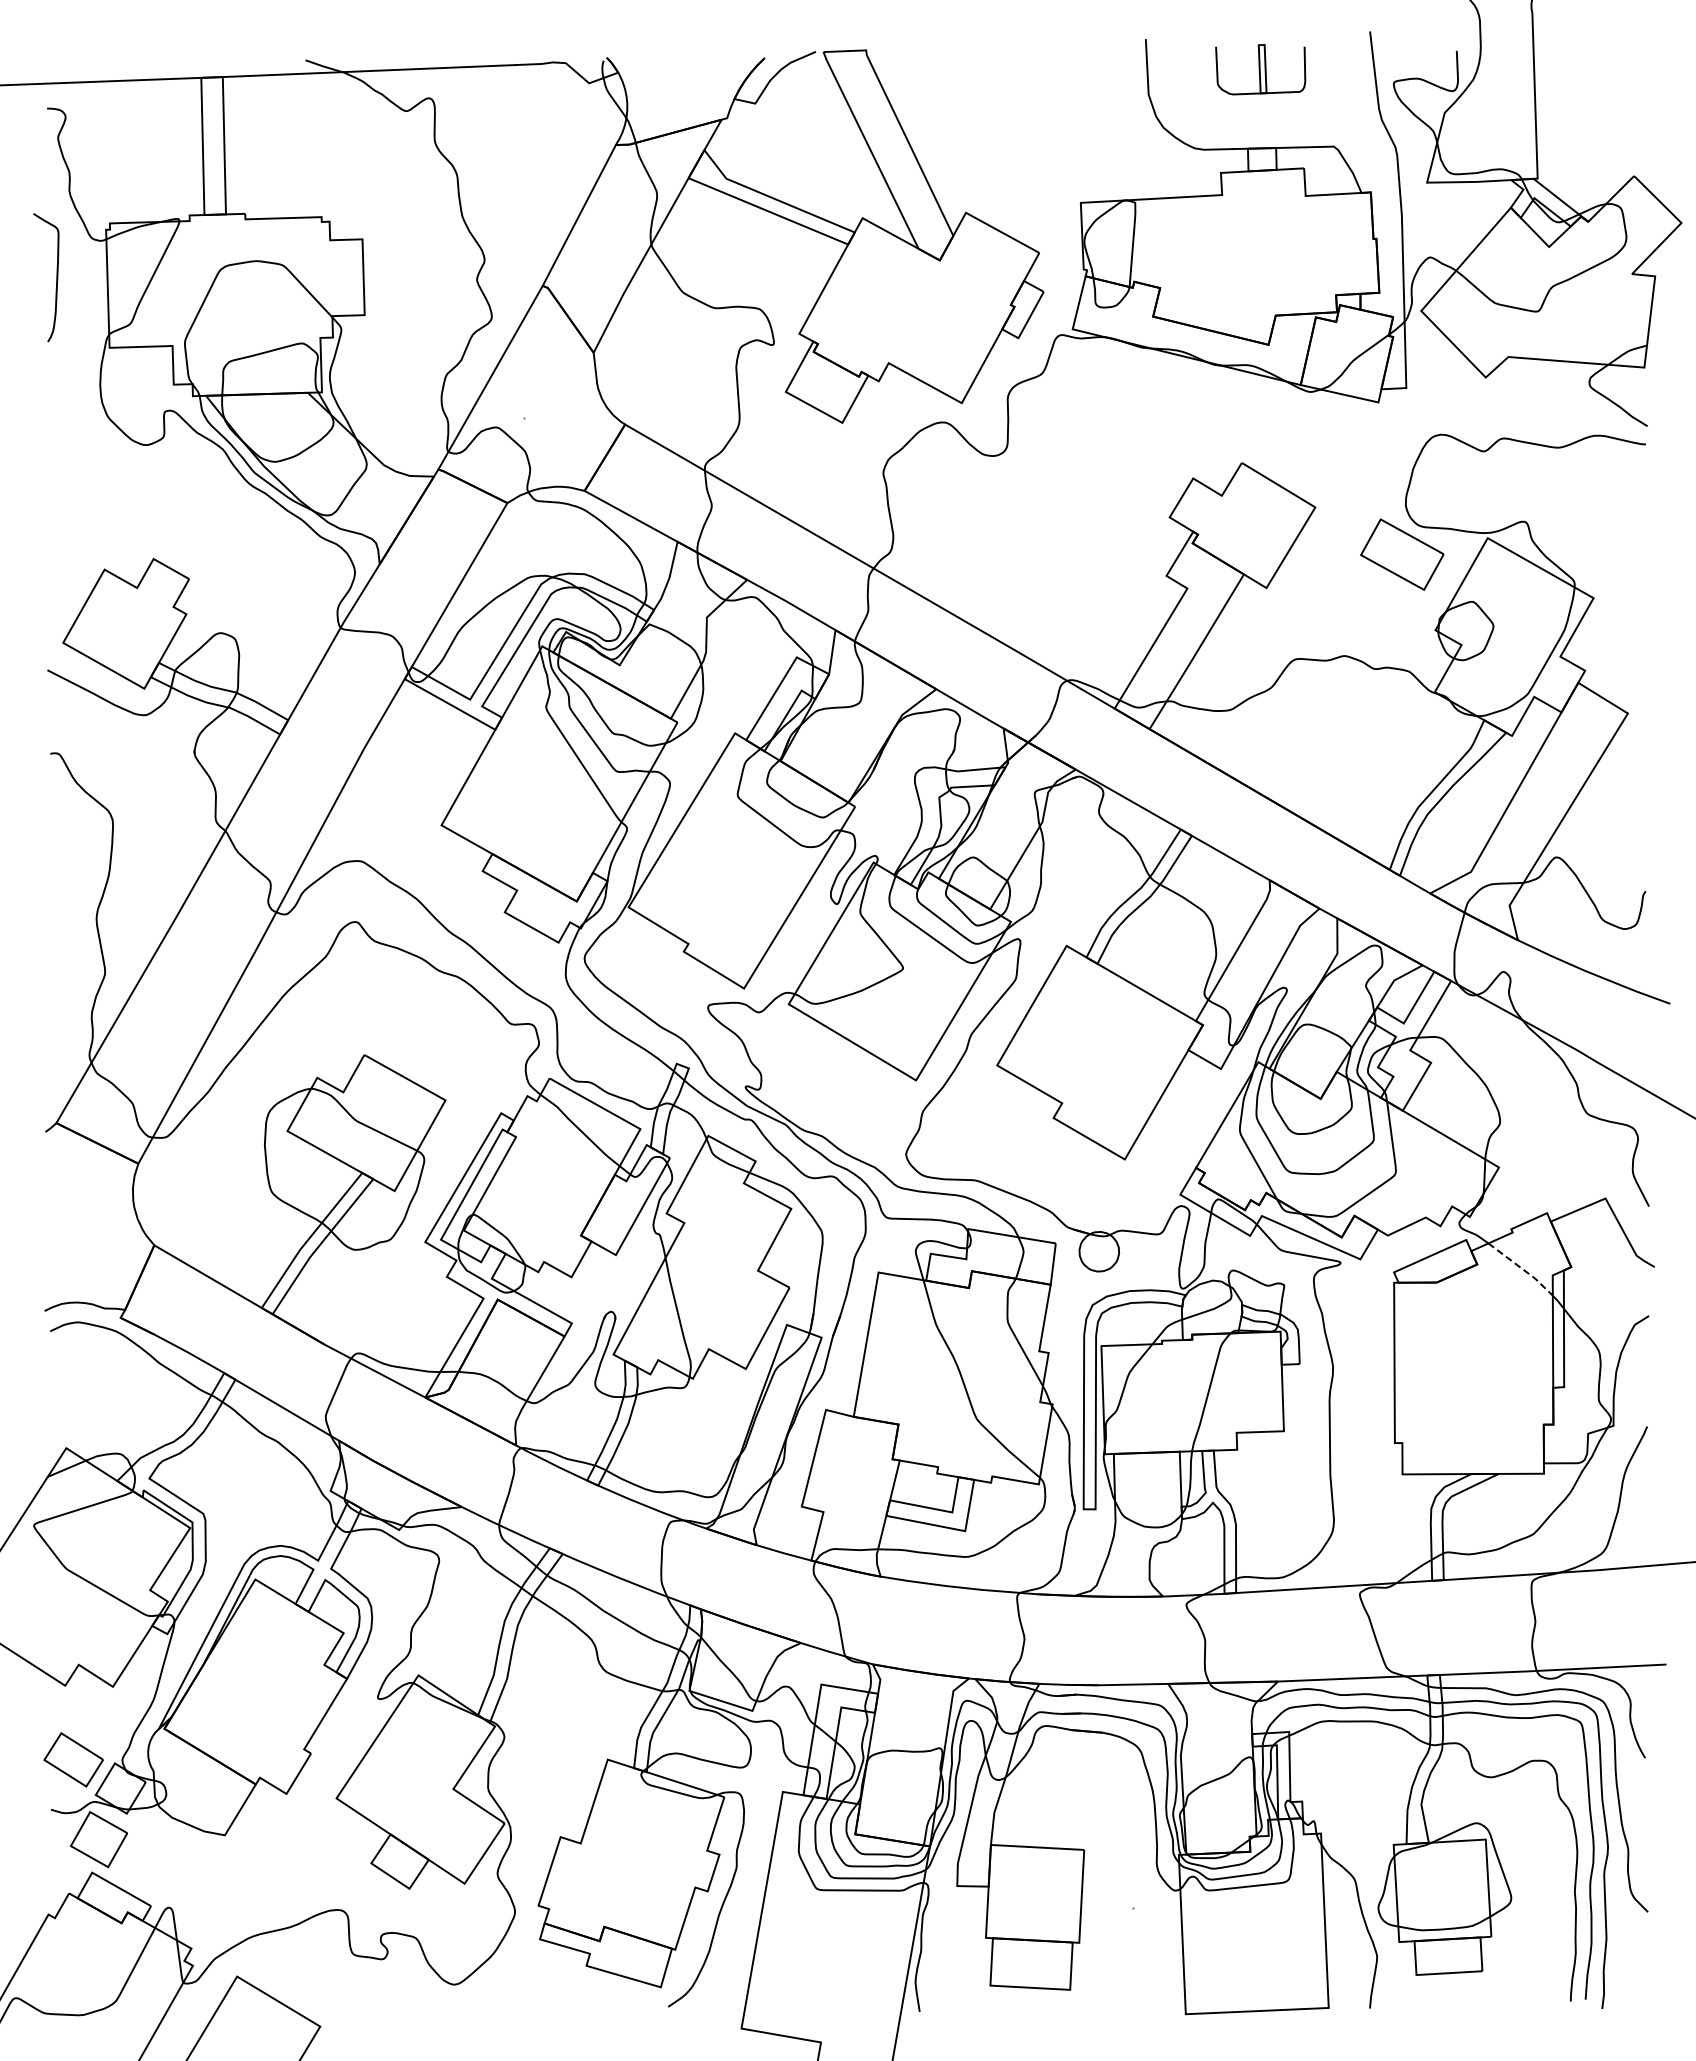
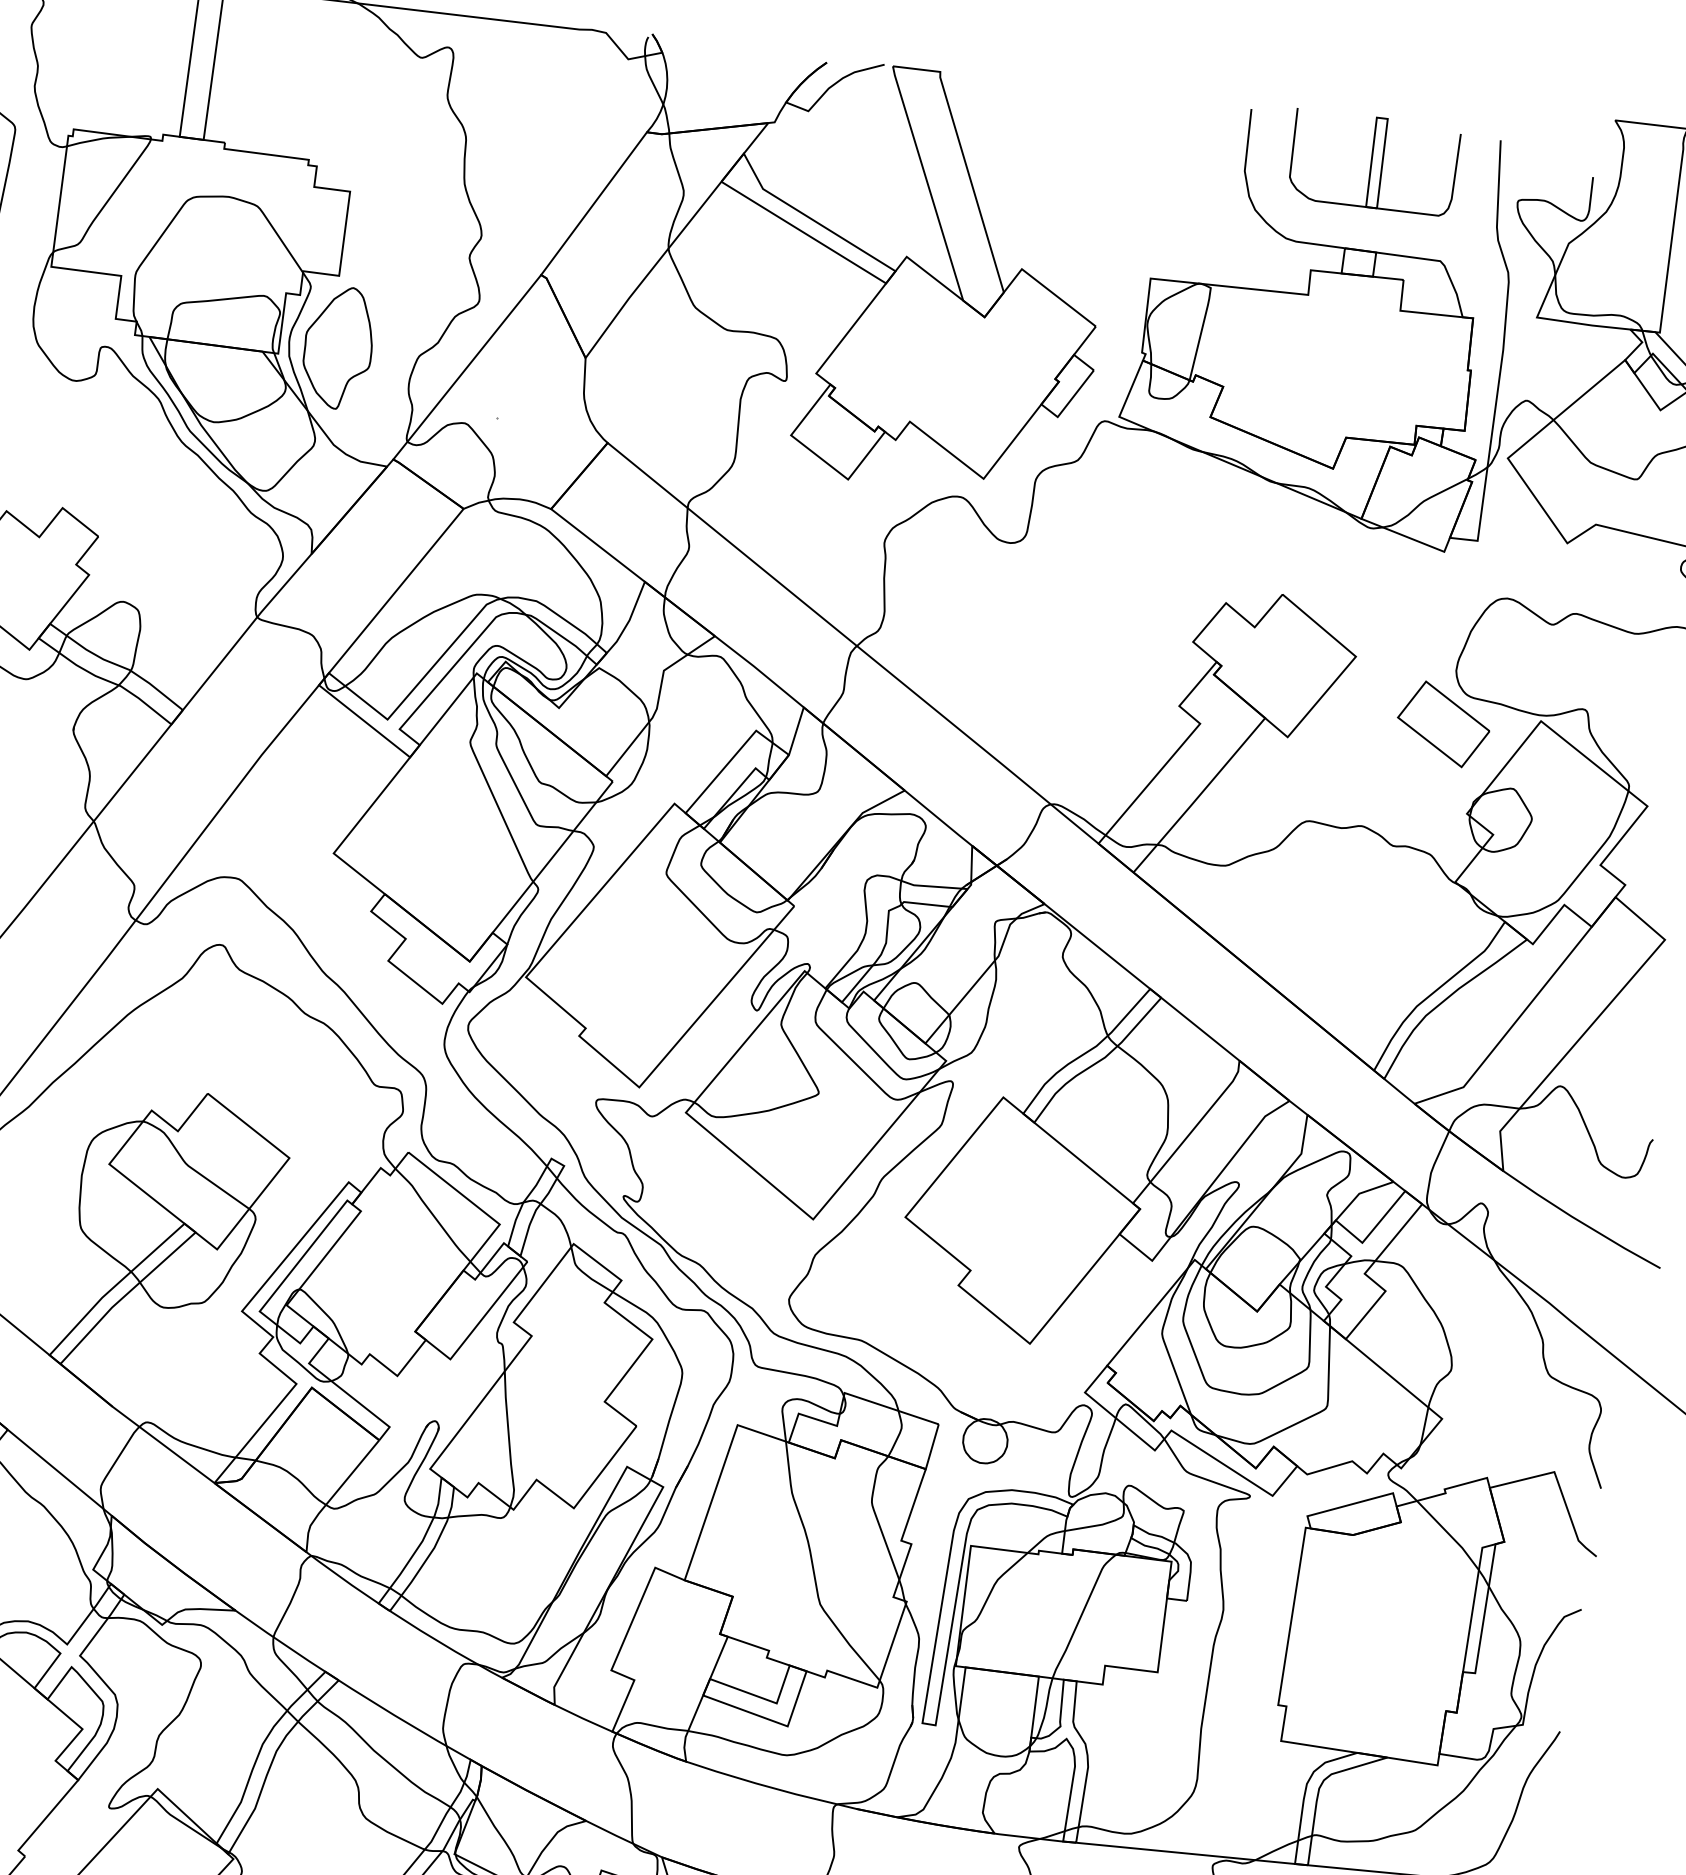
part: (1260, 69) -> (1372, 162), size x1.67
part: (374, 378) -> (338, 347), added
line: (1522, 1269) -> (1450, 1535), dashed -> solid

